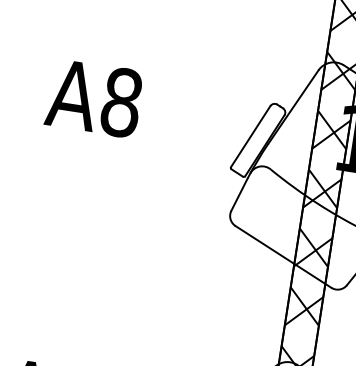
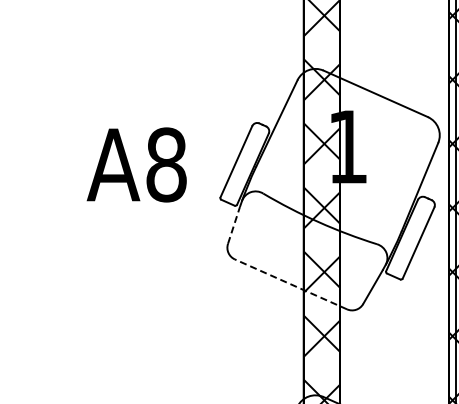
text: (94, 97) -> (136, 164), moved
line: (240, 193) -> (234, 224), solid -> dashed
line: (282, 256) -> (290, 284), solid -> dashed

